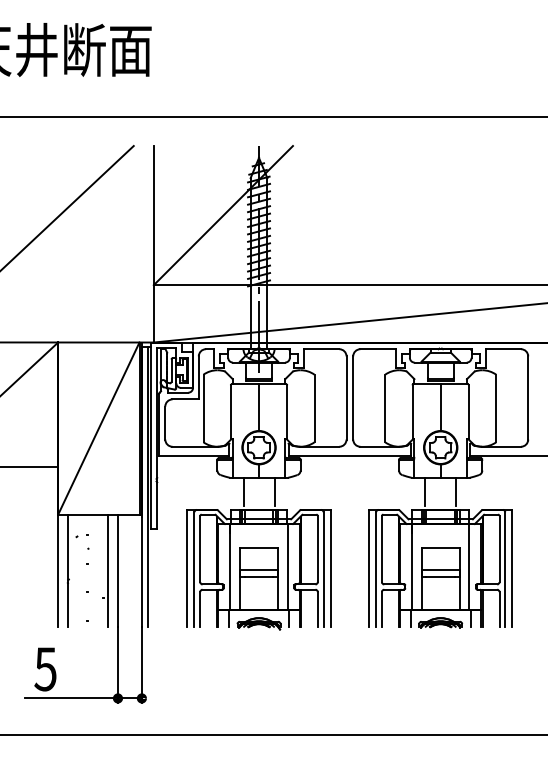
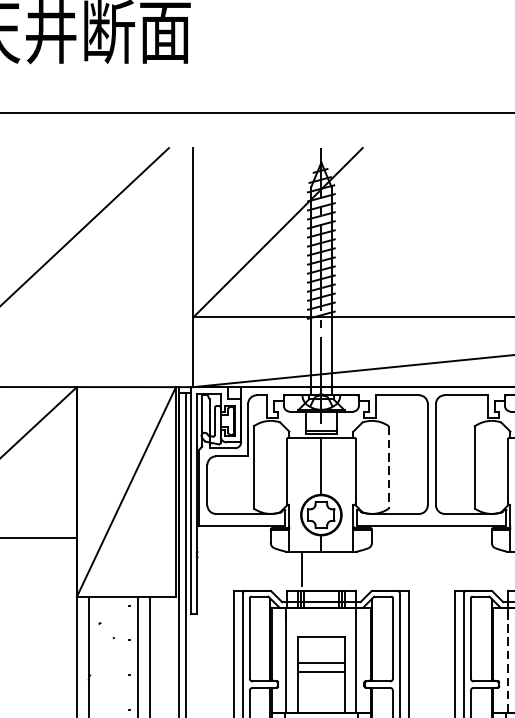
line: (314, 408) -> (388, 467), solid -> dashed
line: (274, 491) -> (340, 568), removed
line: (412, 566) -> (508, 659), solid -> dashed

